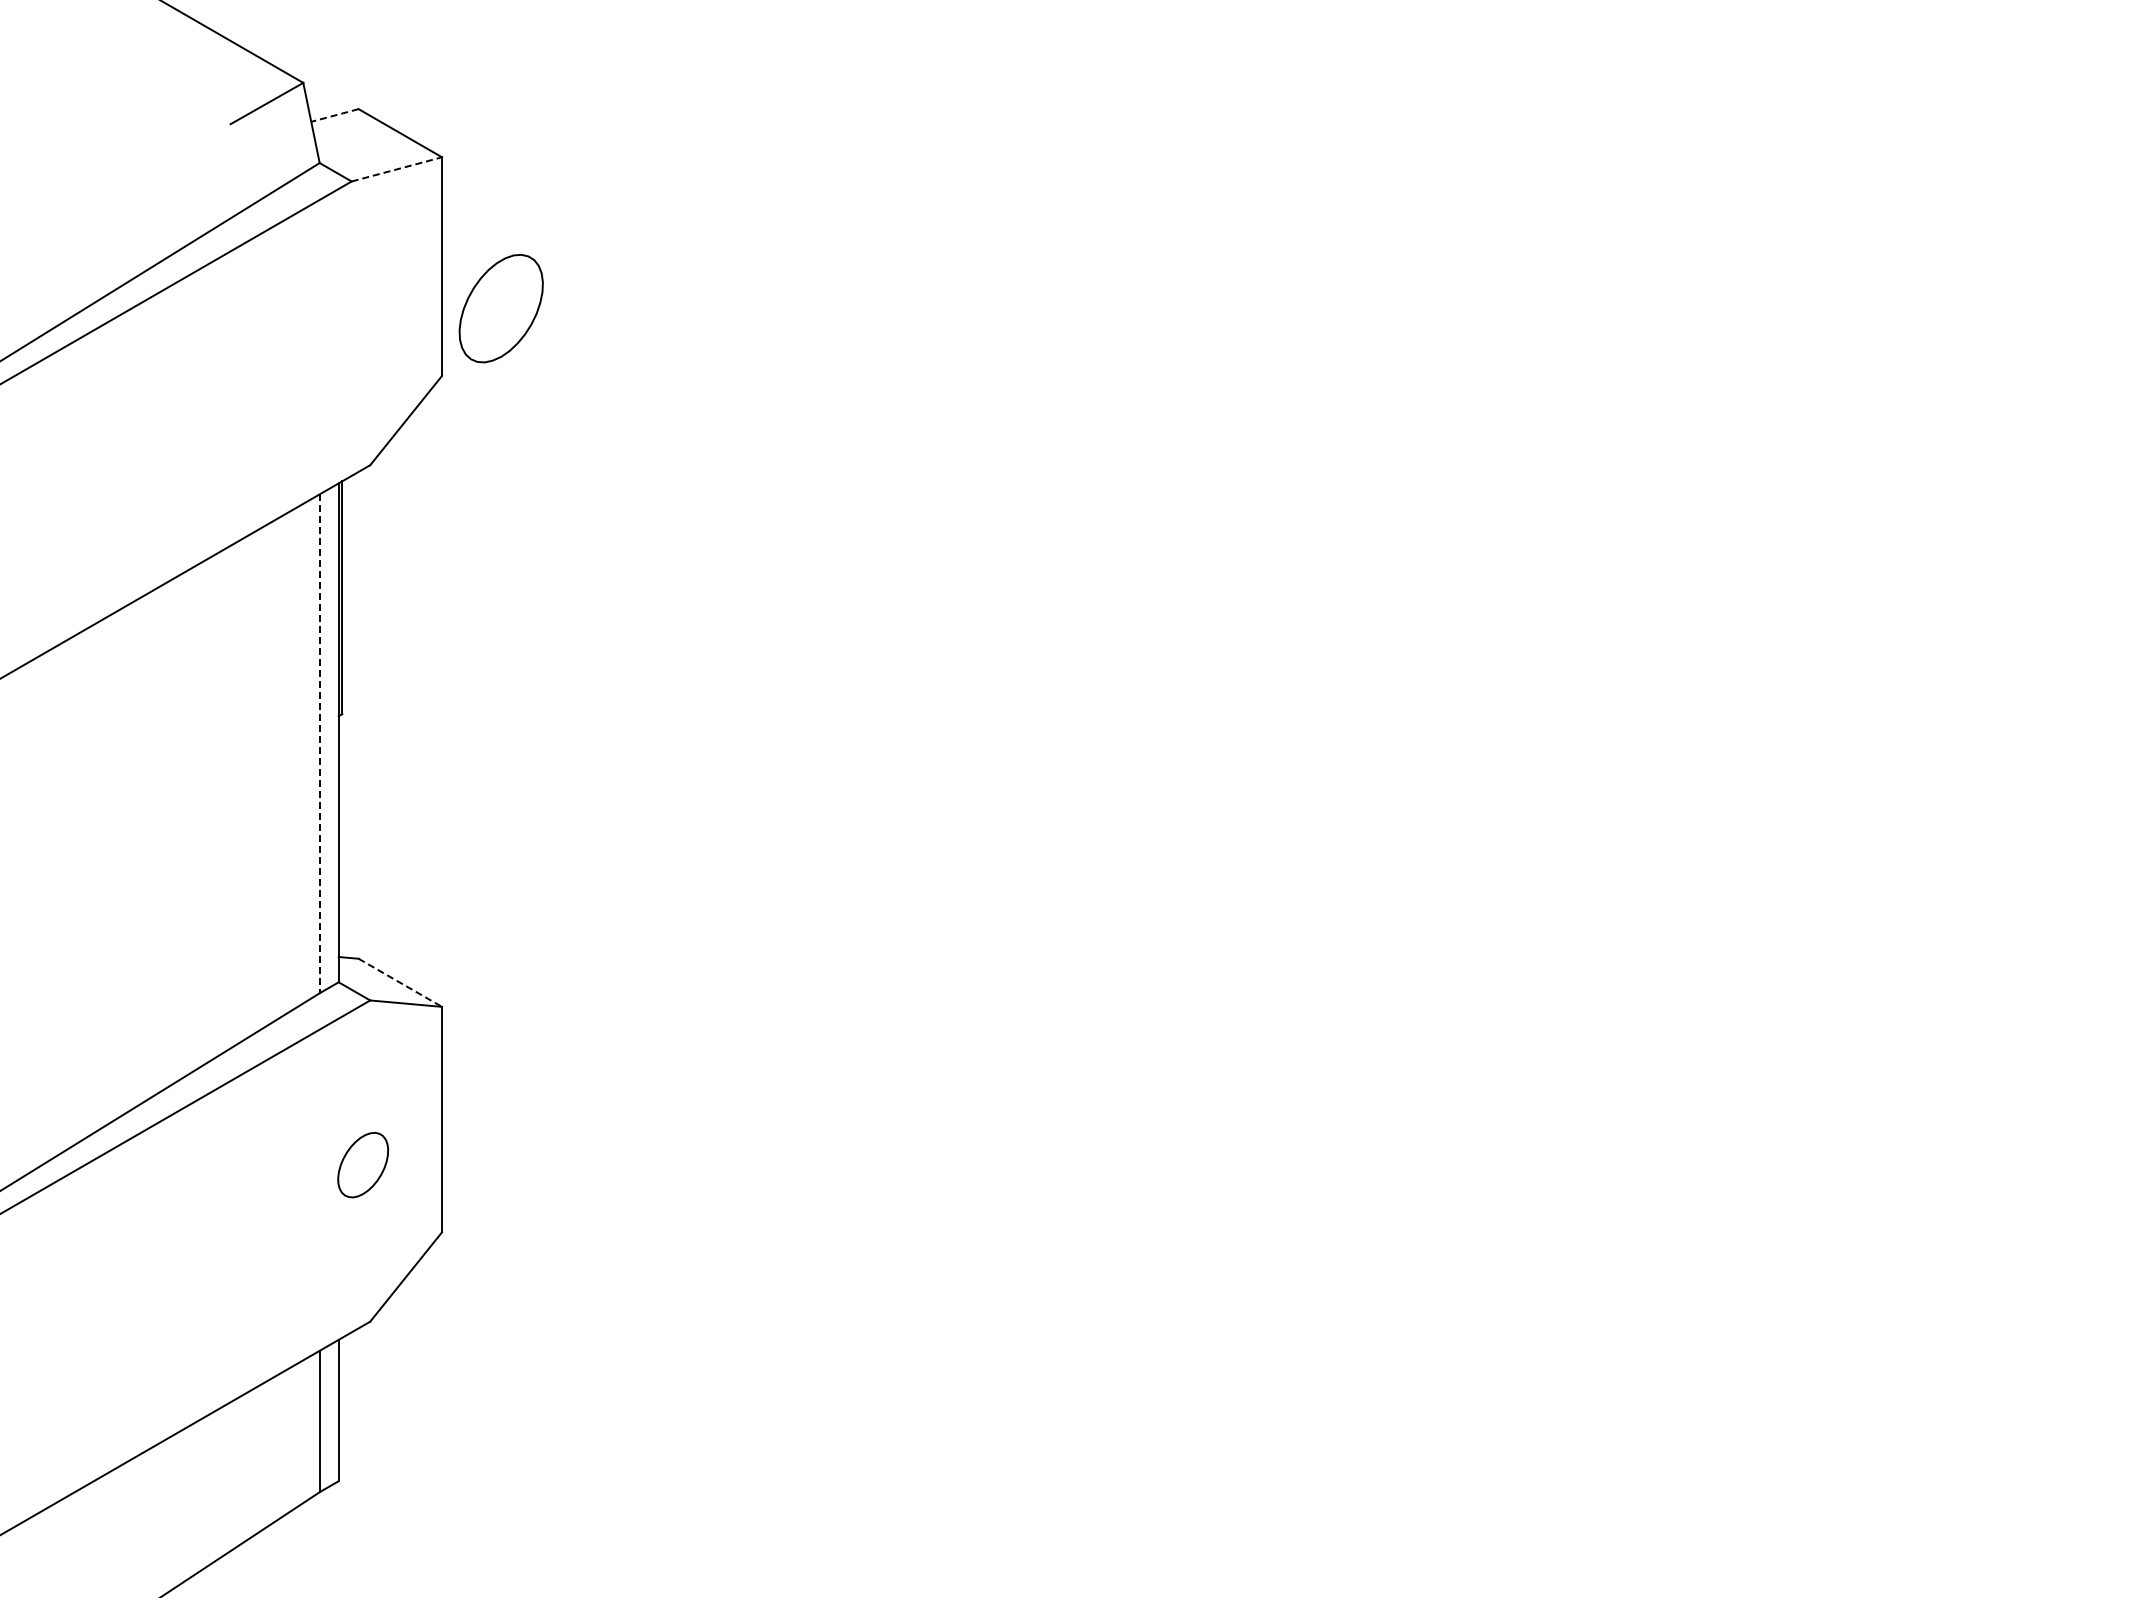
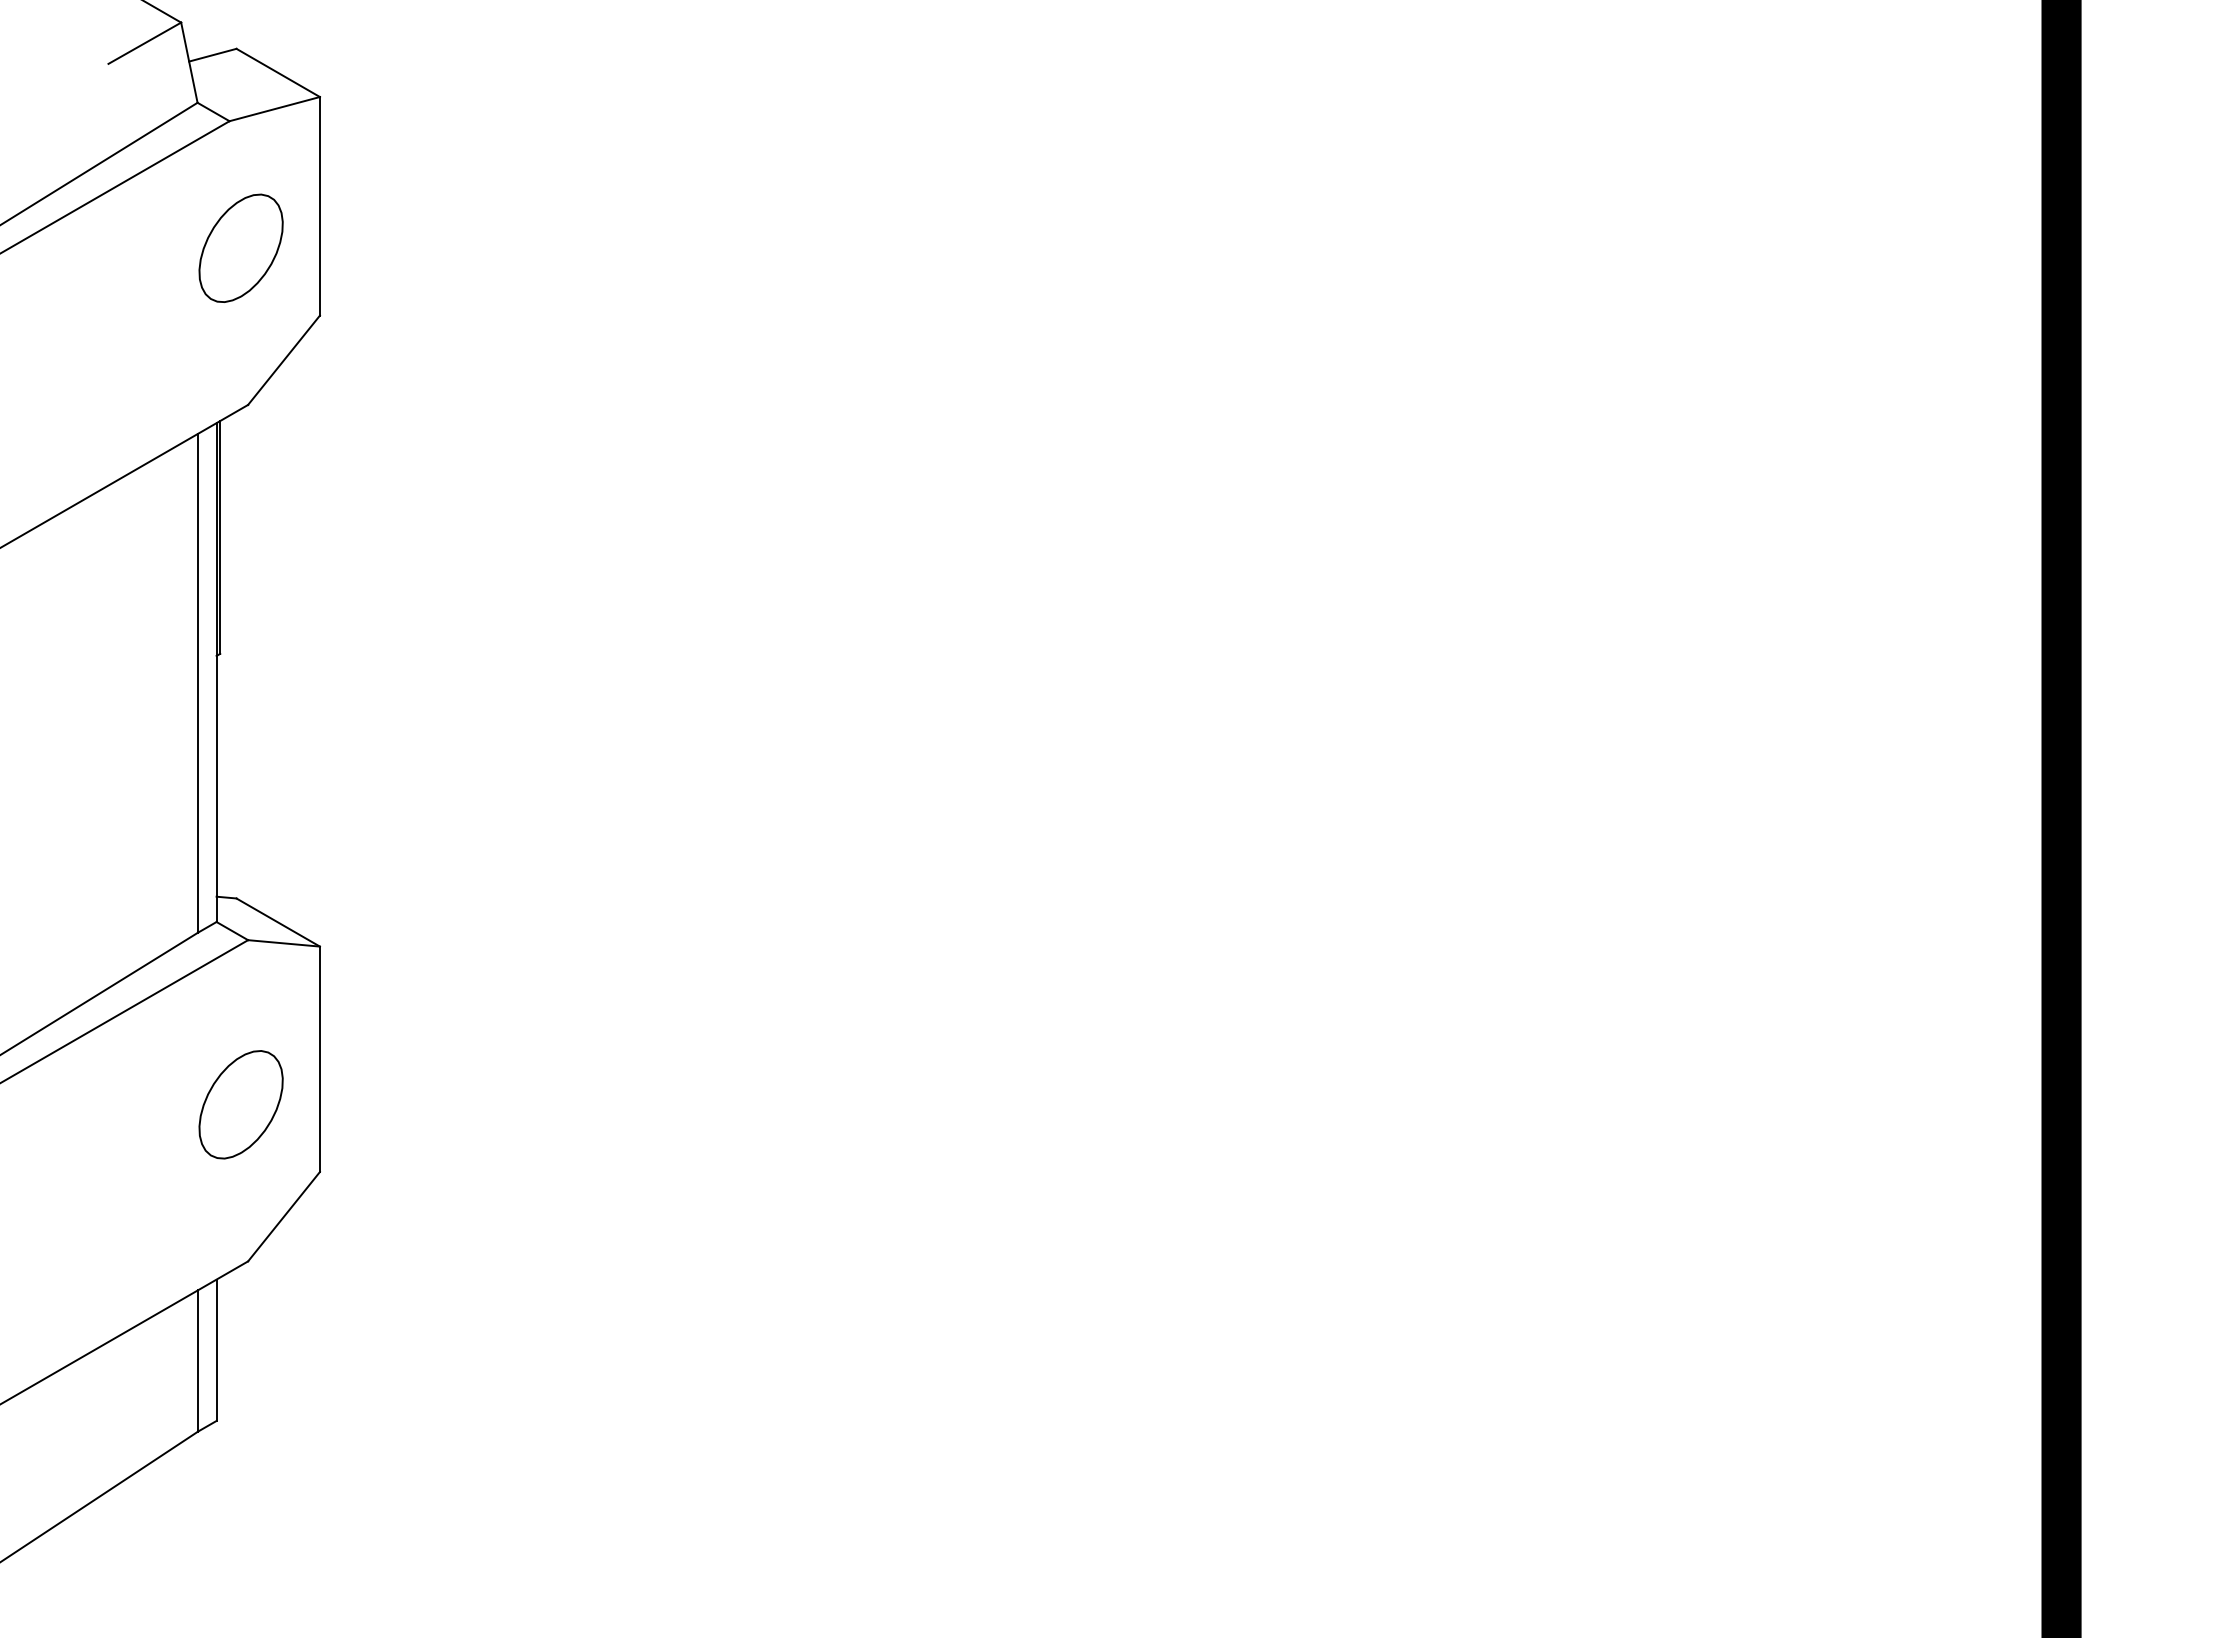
line: (334, 115) -> (212, 55), dashed -> solid
line: (396, 169) -> (274, 109), dashed -> solid
part: (500, 307) -> (240, 247), moved
line: (320, 743) -> (198, 683), dashed -> solid
line: (400, 982) -> (278, 922), dashed -> solid
part: (362, 1164) -> (240, 1104), size x1.67

